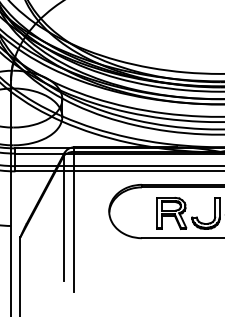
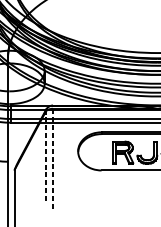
line: (63, 218) -> (45, 156), solid -> dashed
line: (74, 219) -> (53, 157), solid -> dashed

